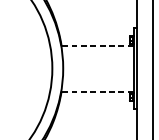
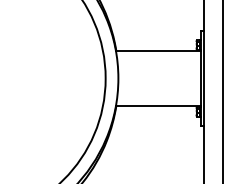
line: (97, 45) -> (158, 51), dashed -> solid
line: (97, 91) -> (158, 105), dashed -> solid

